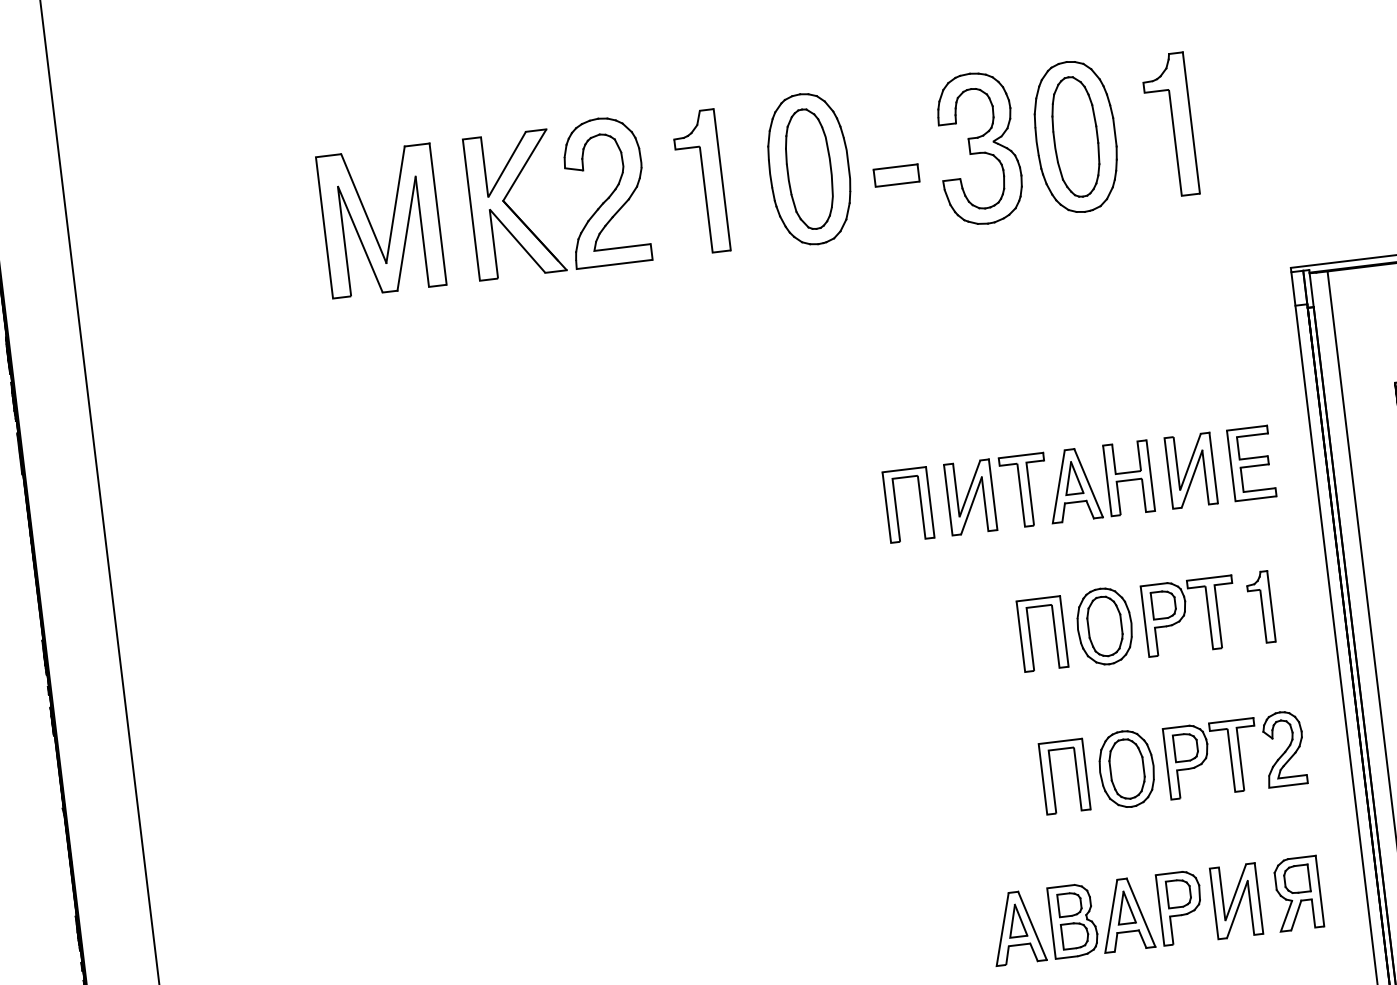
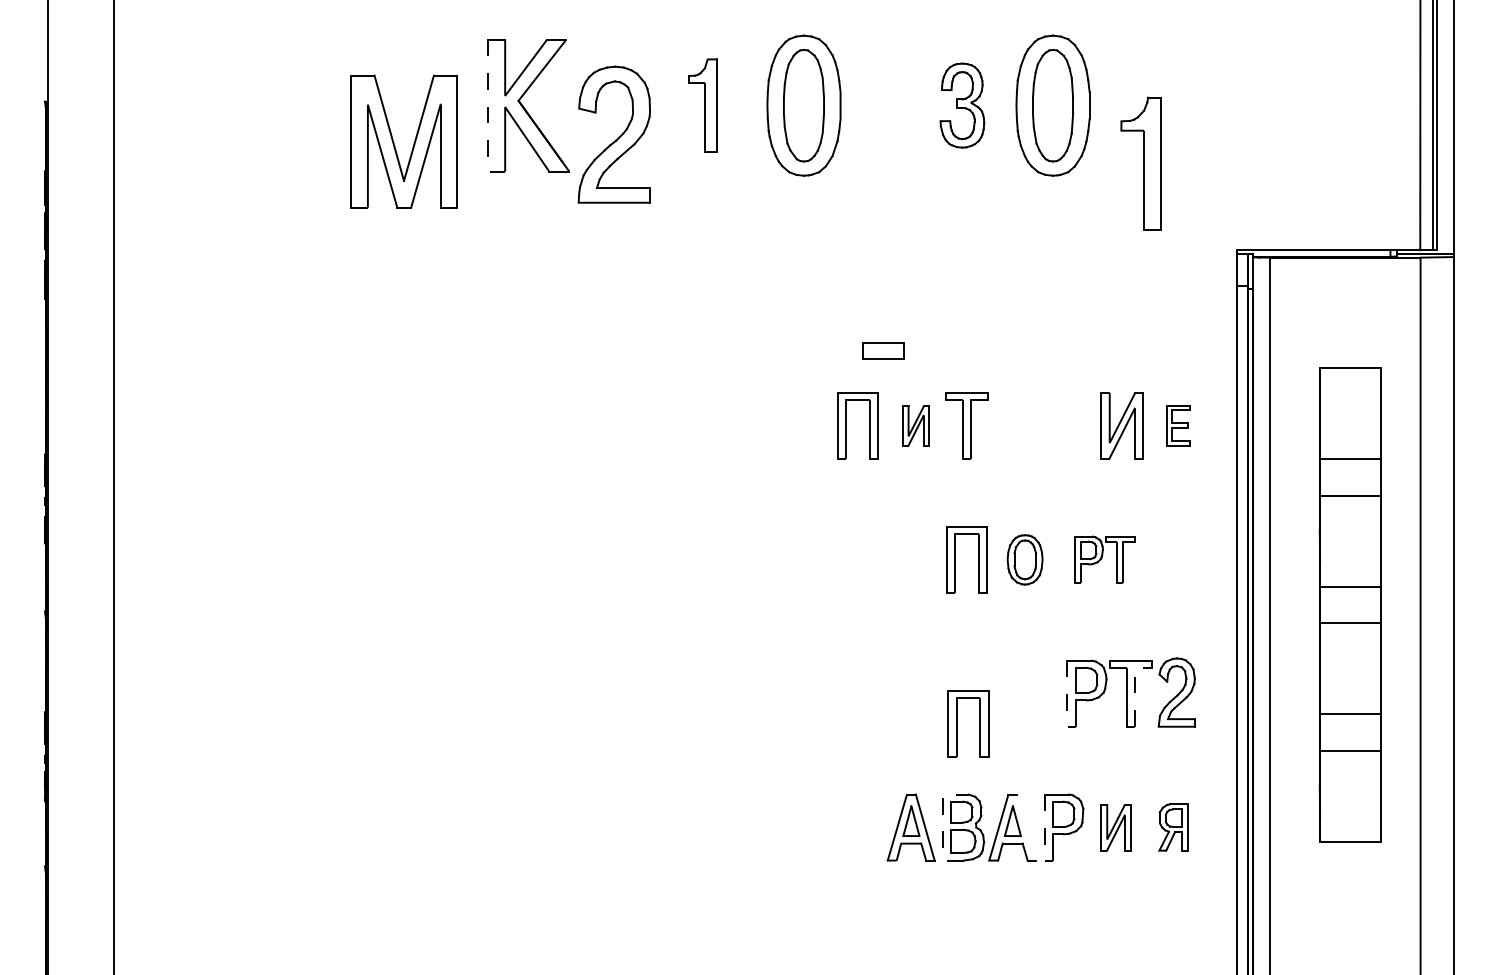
part: (1169, 125) -> (1140, 163), moved
part: (978, 148) -> (962, 105), size x0.6
part: (896, 174) -> (883, 350), moved
part: (700, 182) -> (702, 105), size x0.7
part: (605, 191) -> (613, 134), moved
line: (472, 220) -> (488, 115), solid -> dashed
part: (371, 223) -> (394, 142), moved
part: (1251, 462) -> (1178, 425), size x0.6
part: (1089, 482) -> (1027, 425), removed
part: (970, 498) -> (915, 426), size x0.6
part: (1260, 607) -> (1170, 559), removed
part: (1189, 615) -> (1104, 559), size x0.7
part: (1103, 626) -> (1024, 559), size x0.7
line: (1239, 748) -> (1135, 687), solid -> dashed
part: (1126, 768) -> (1029, 693), removed
line: (1168, 770) -> (1067, 699), solid -> dashed
part: (1052, 777) -> (957, 723), moved
part: (1298, 893) -> (1173, 827), size x0.7
part: (1236, 901) -> (1115, 827), size x0.7
line: (1140, 912) -> (1026, 827), removed
line: (1160, 915) -> (1044, 832), solid -> dashed
line: (1051, 921) -> (943, 825), solid -> dashed

